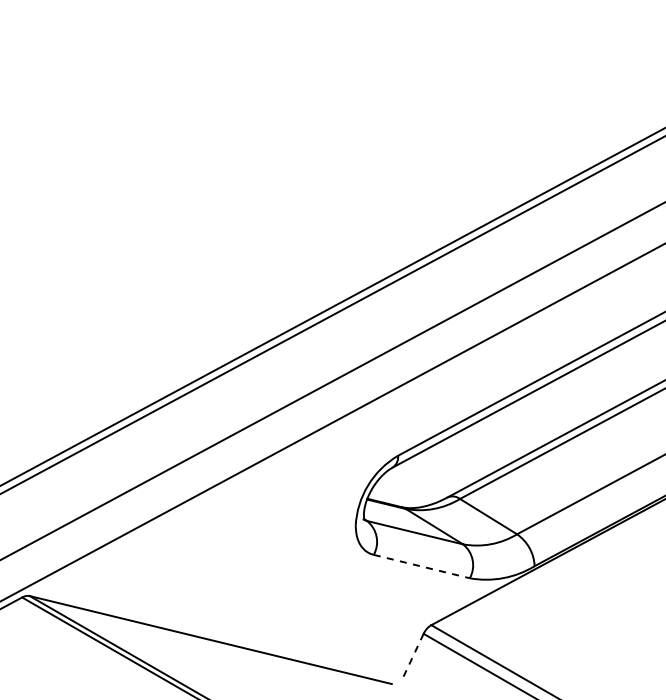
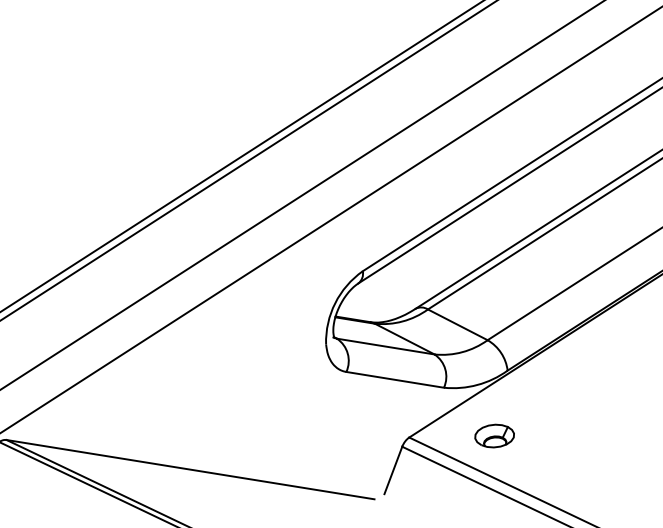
line: (422, 566) -> (395, 379), dashed -> solid
part: (516, 630) -> (494, 436), added
line: (412, 657) -> (393, 471), dashed -> solid

